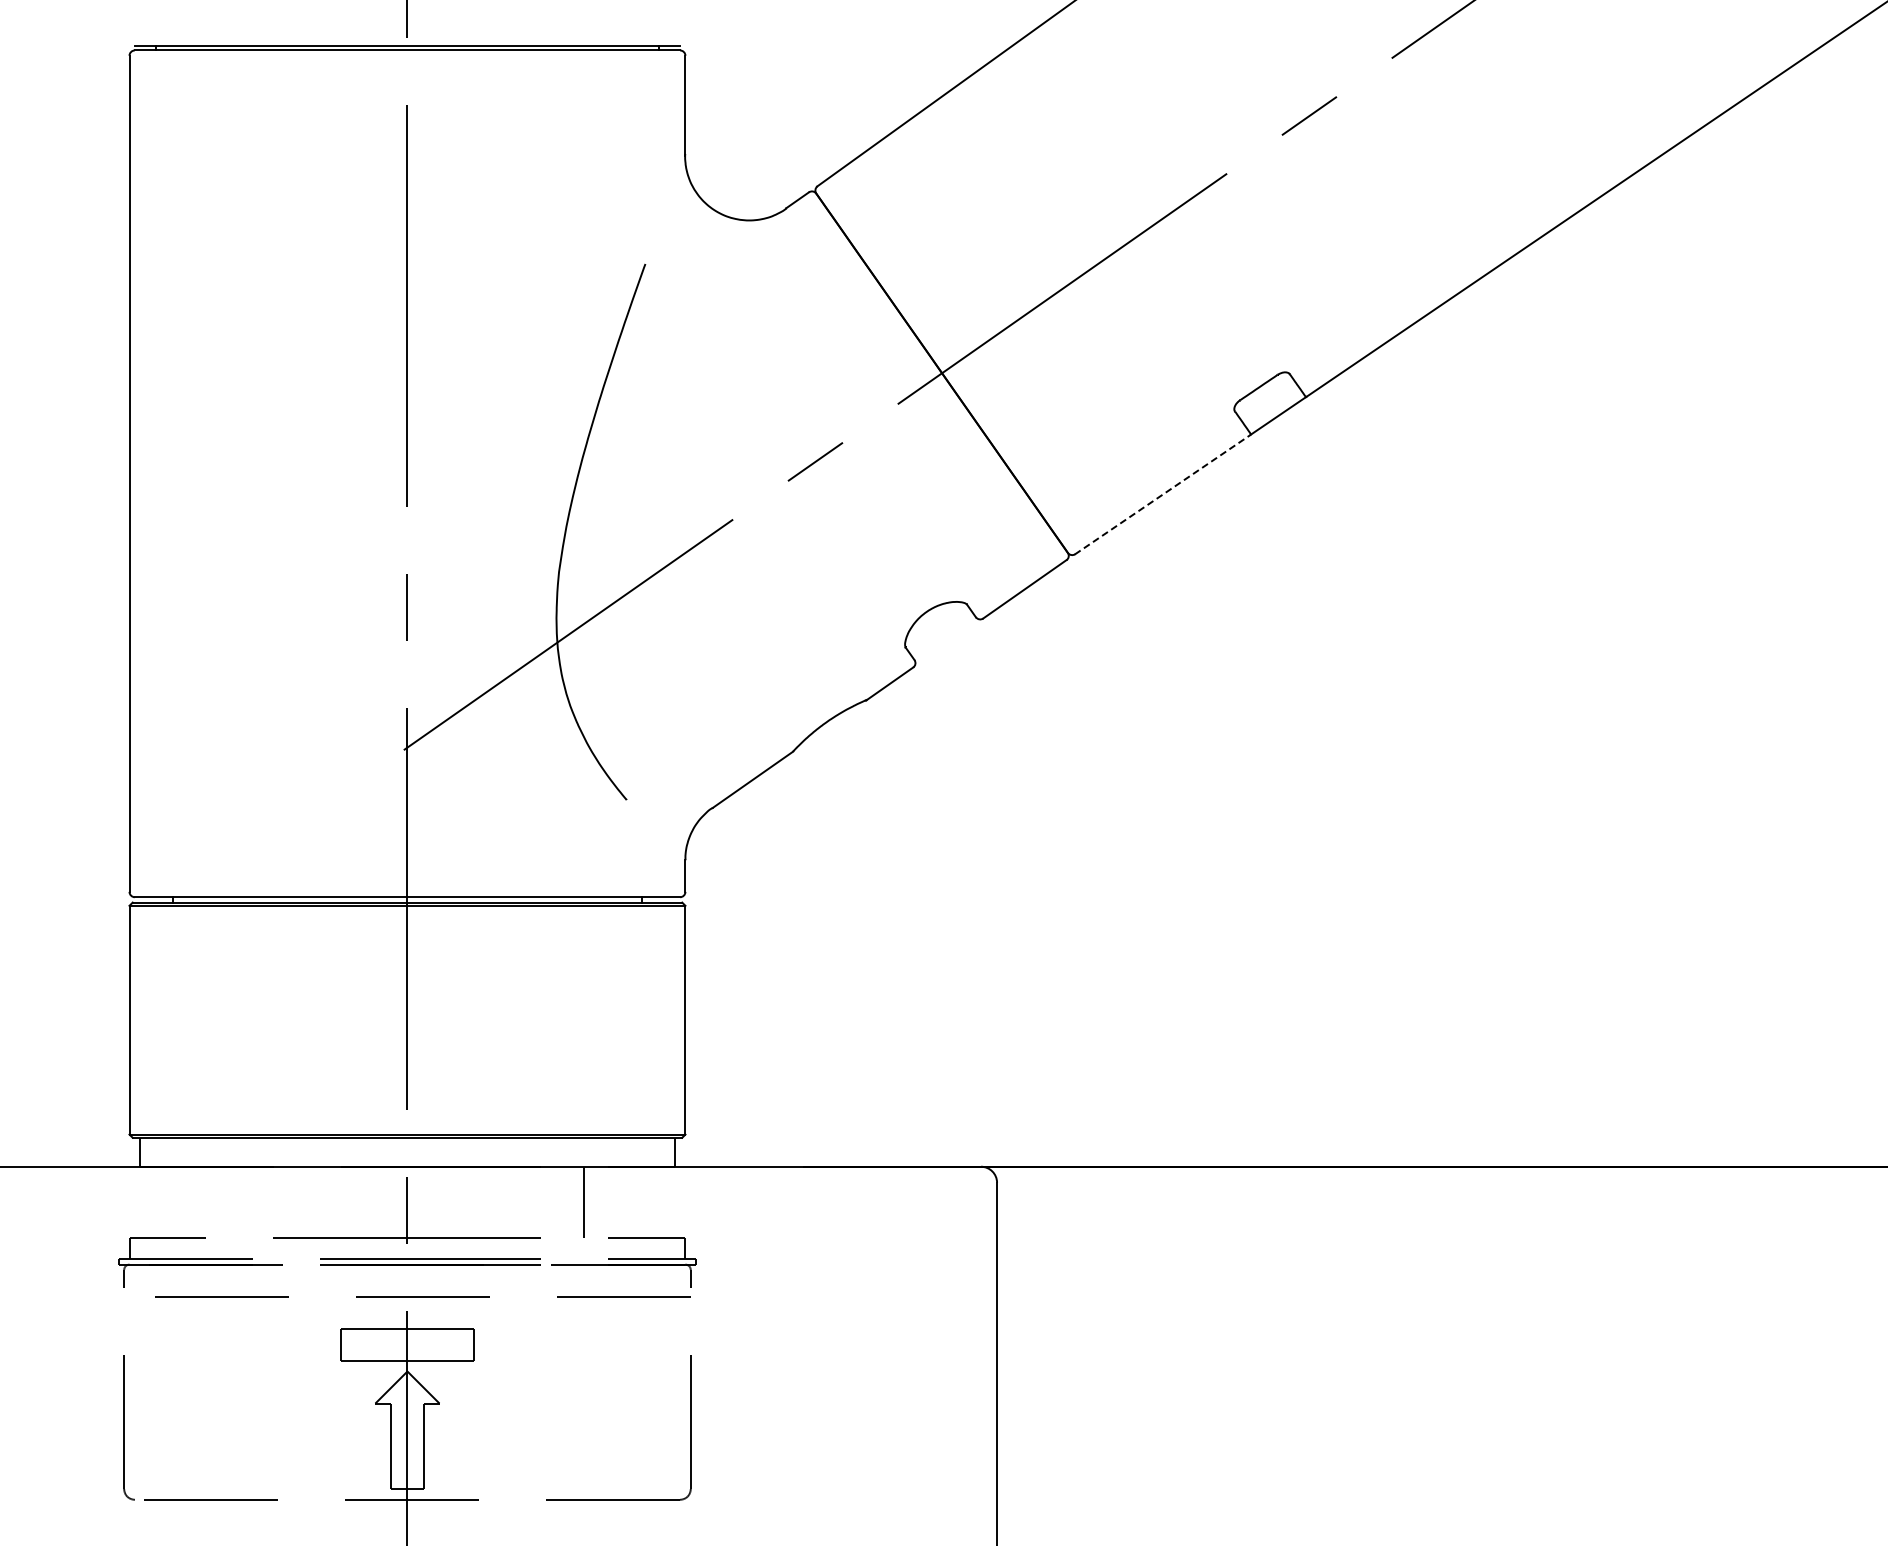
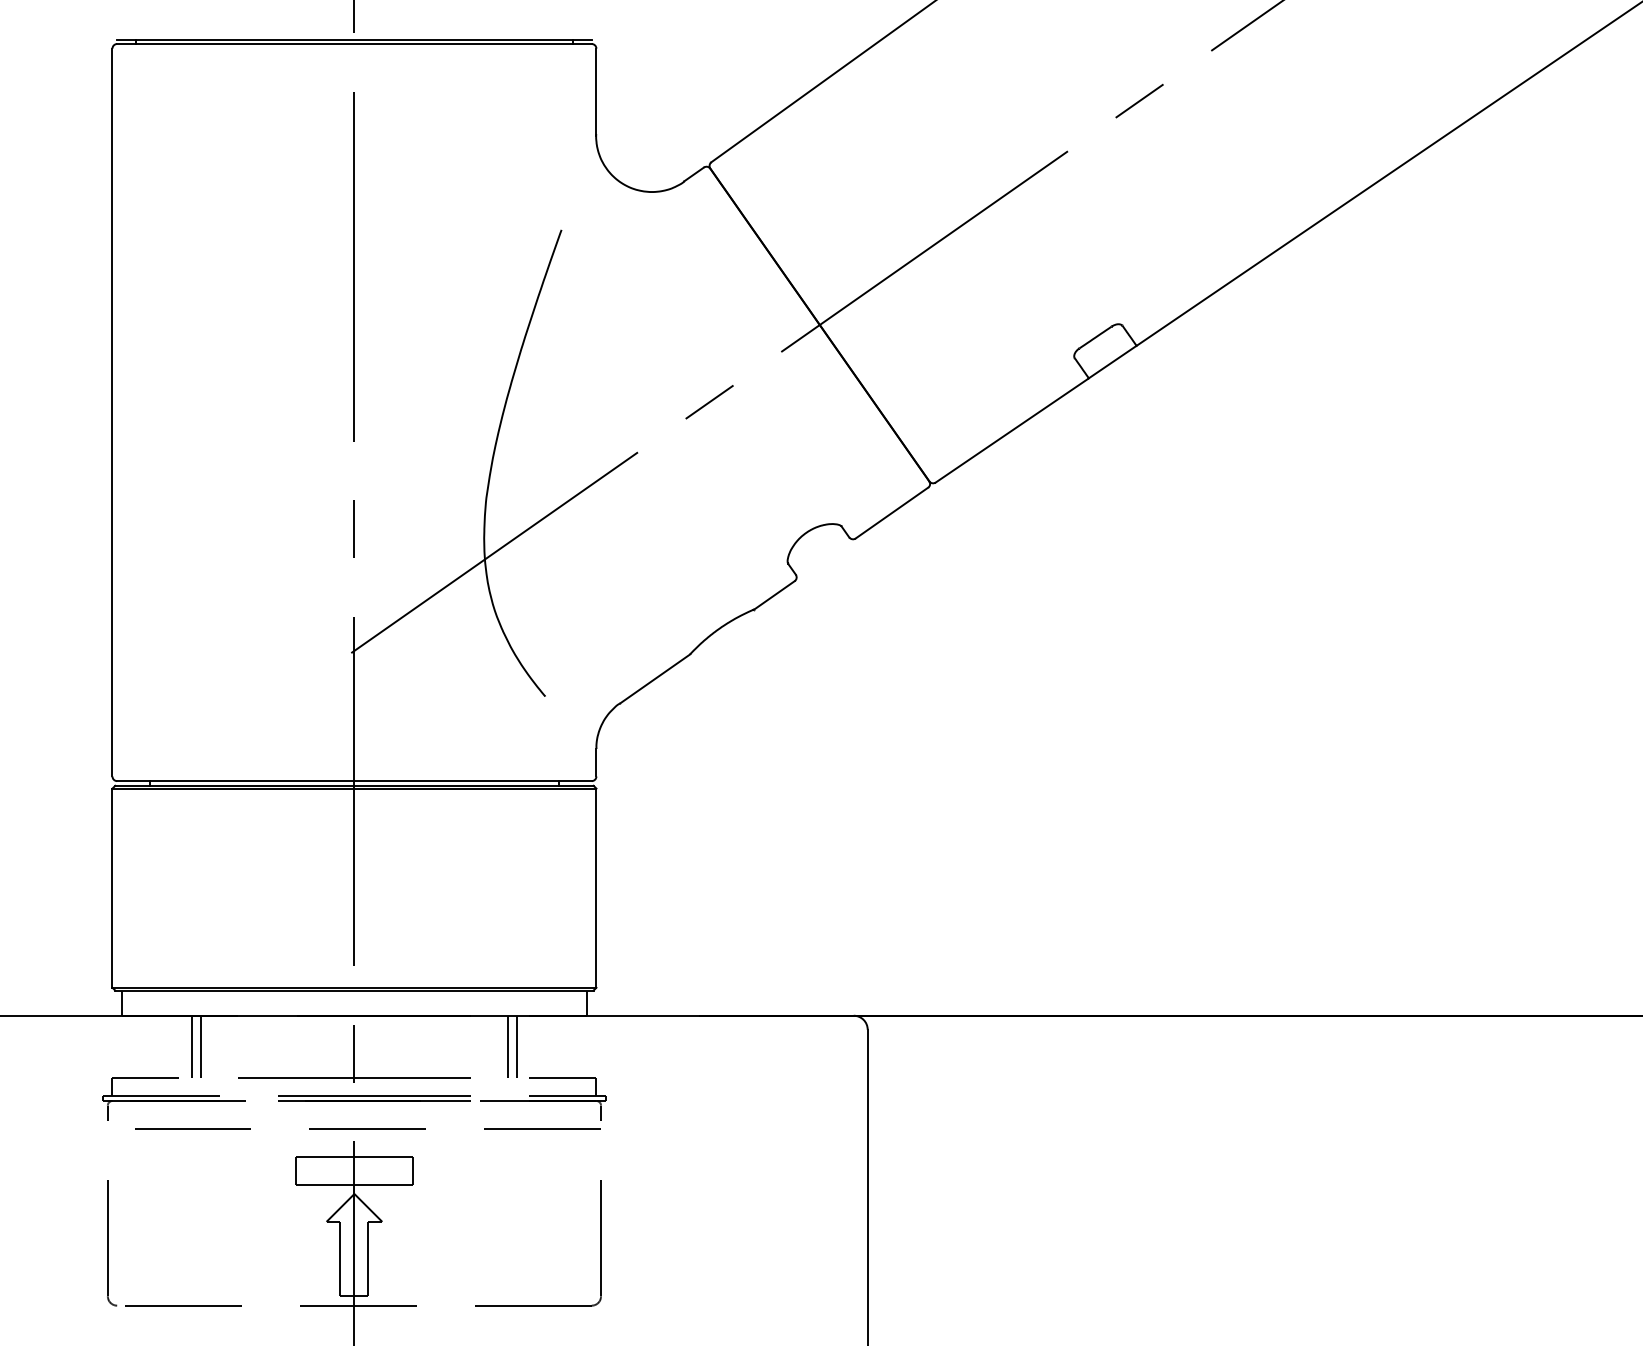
line: (1162, 494) -> (1011, 430), dashed -> solid
line: (220, 1201) -> (191, 1046), added
line: (231, 1201) -> (201, 1046), added
line: (594, 1201) -> (517, 1046), added

